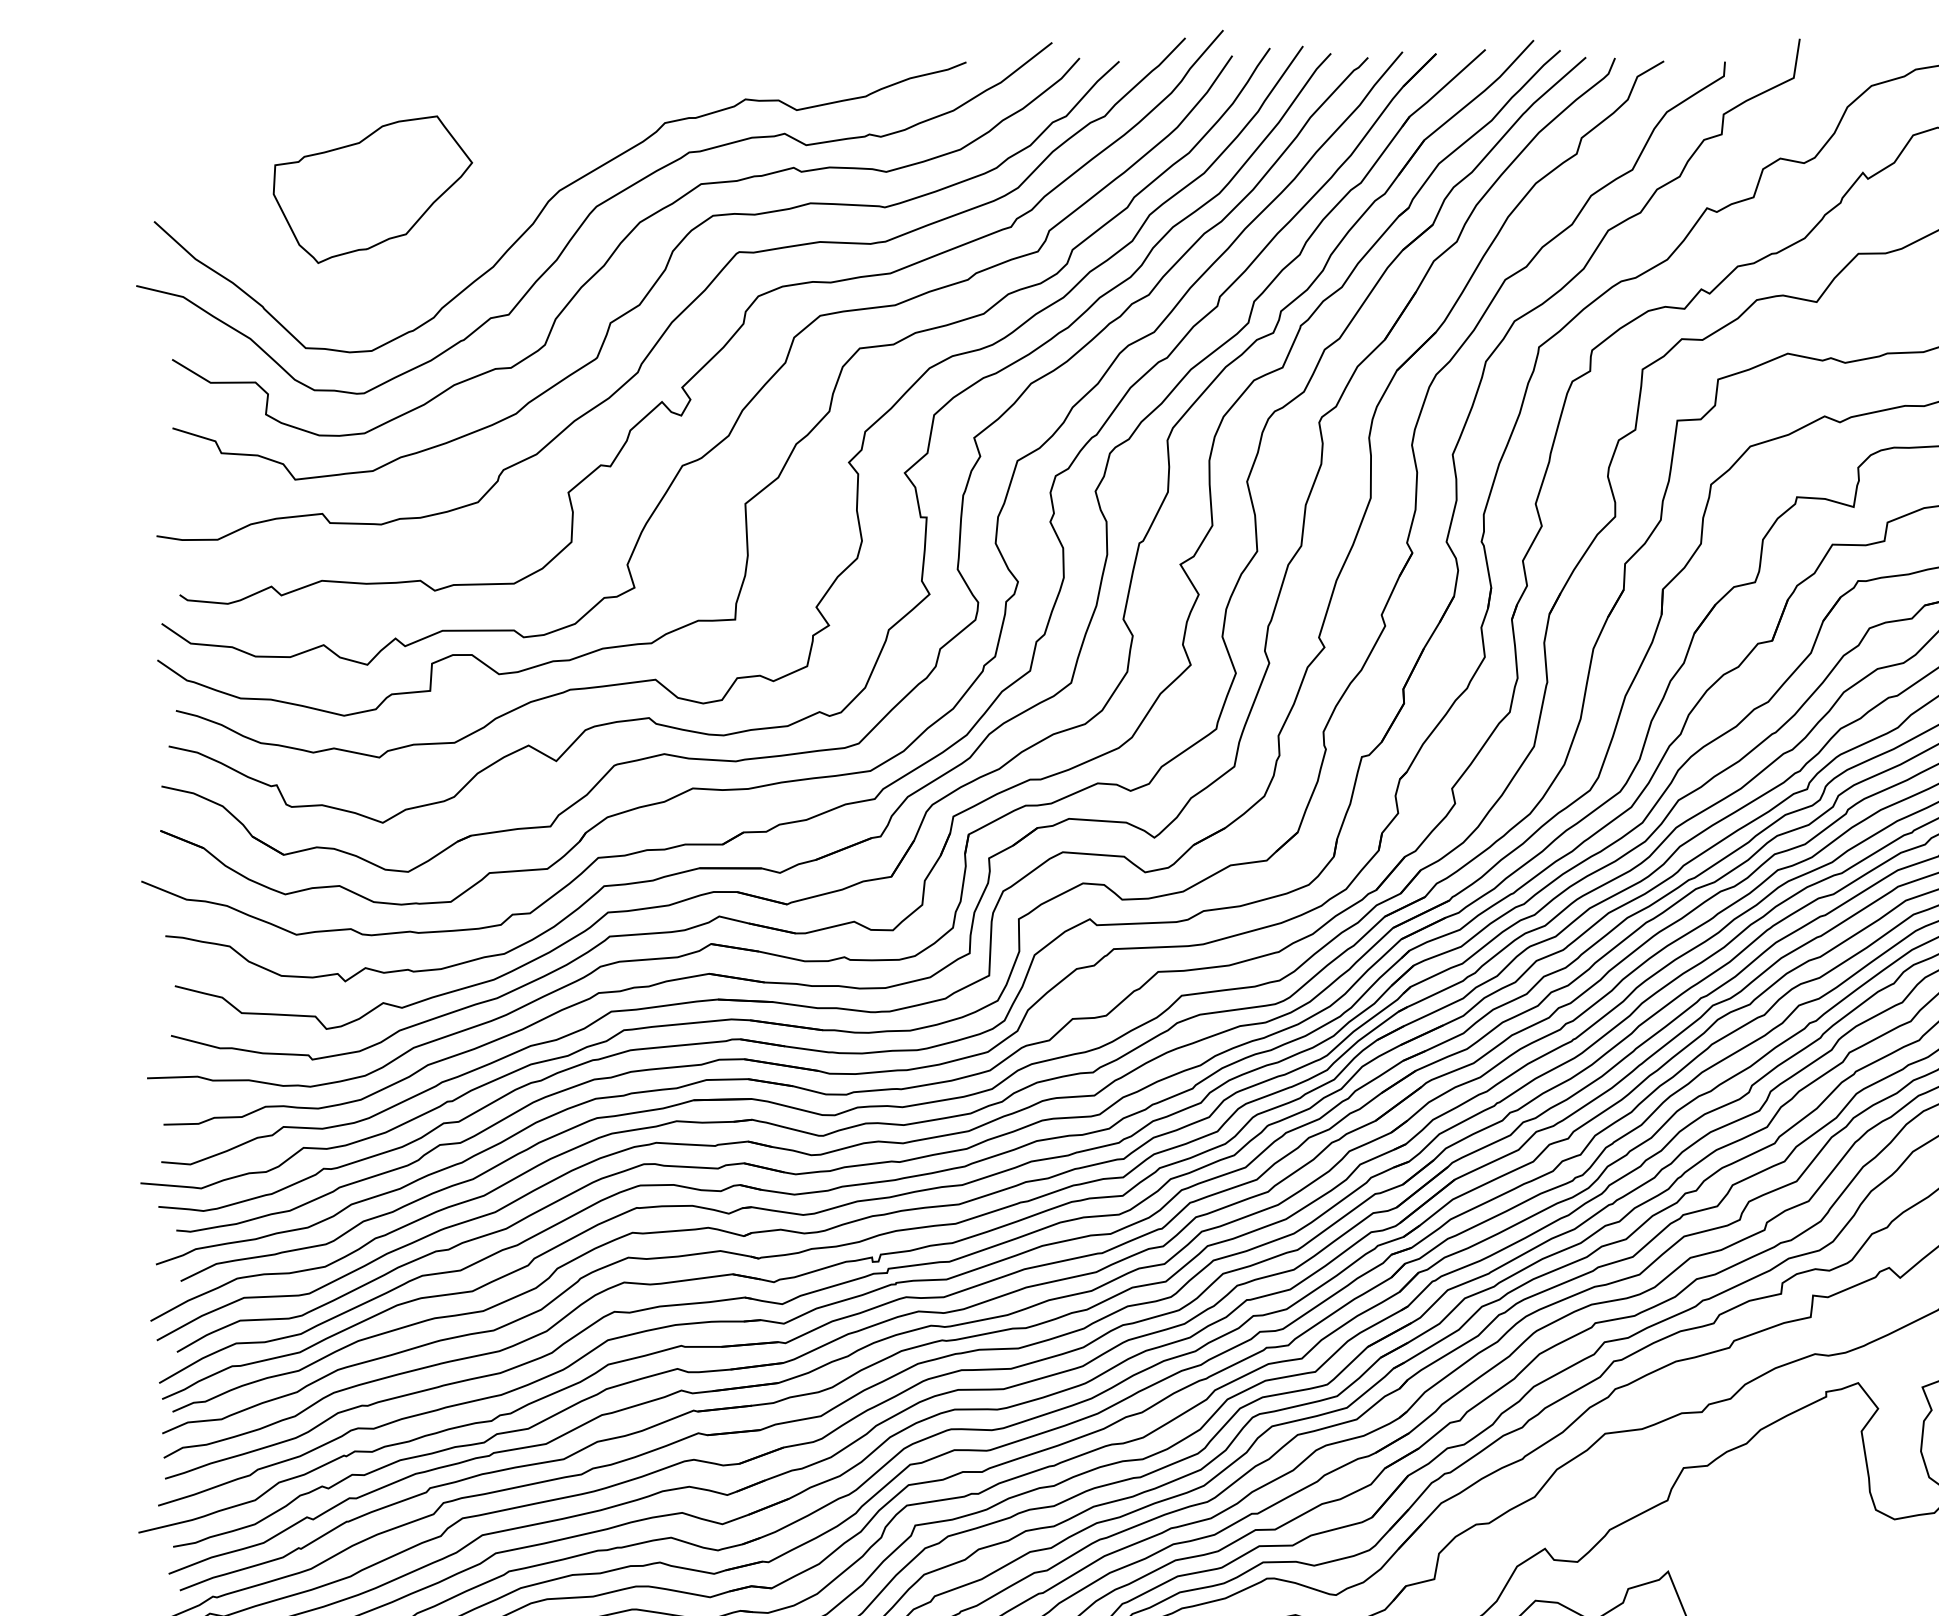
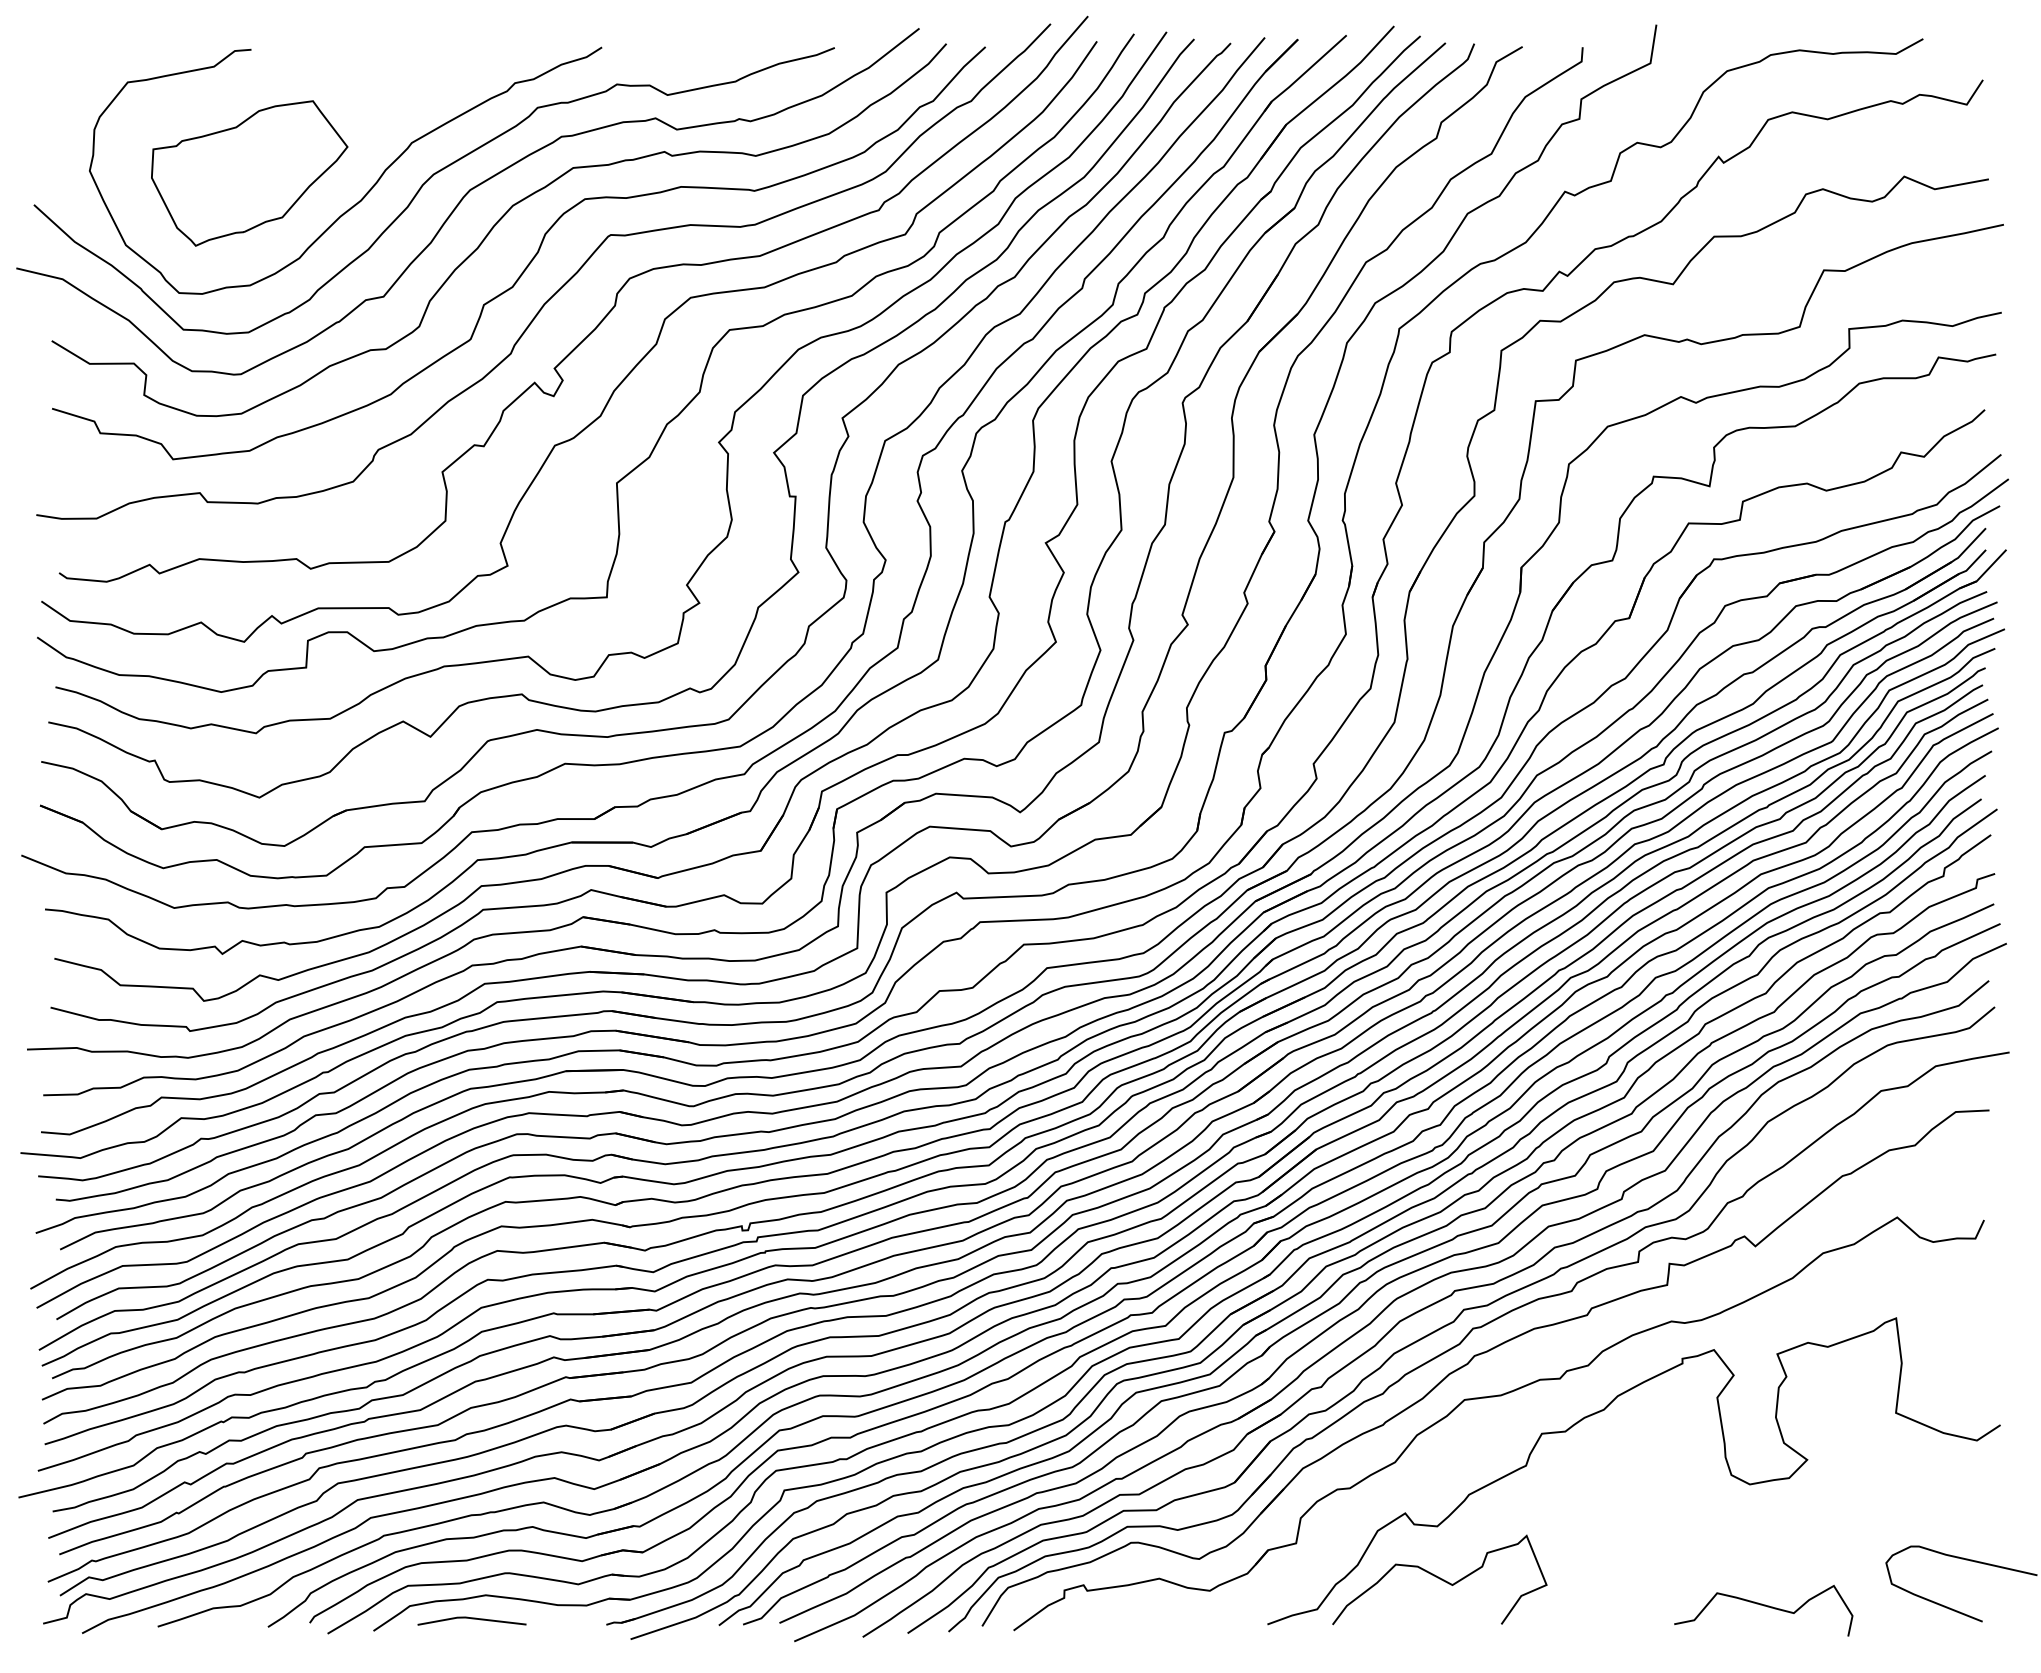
curve: (492, 207) -> (367, 191), added

